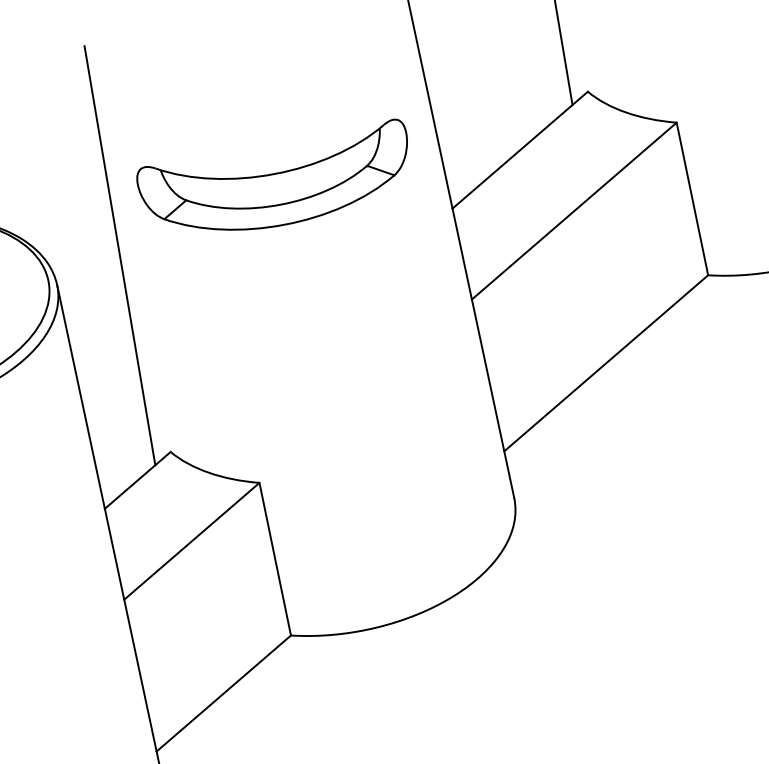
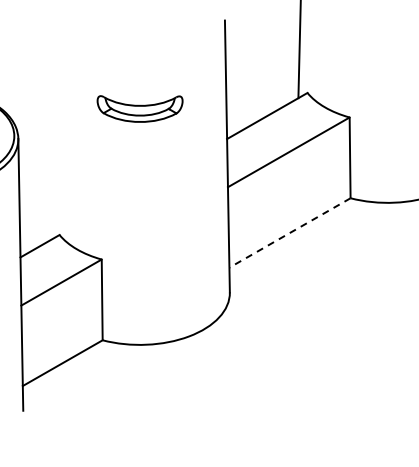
part: (275, 182) -> (139, 108), size x0.6
line: (118, 254) -> (52, 129), removed
line: (607, 362) -> (290, 232), solid -> dashed

